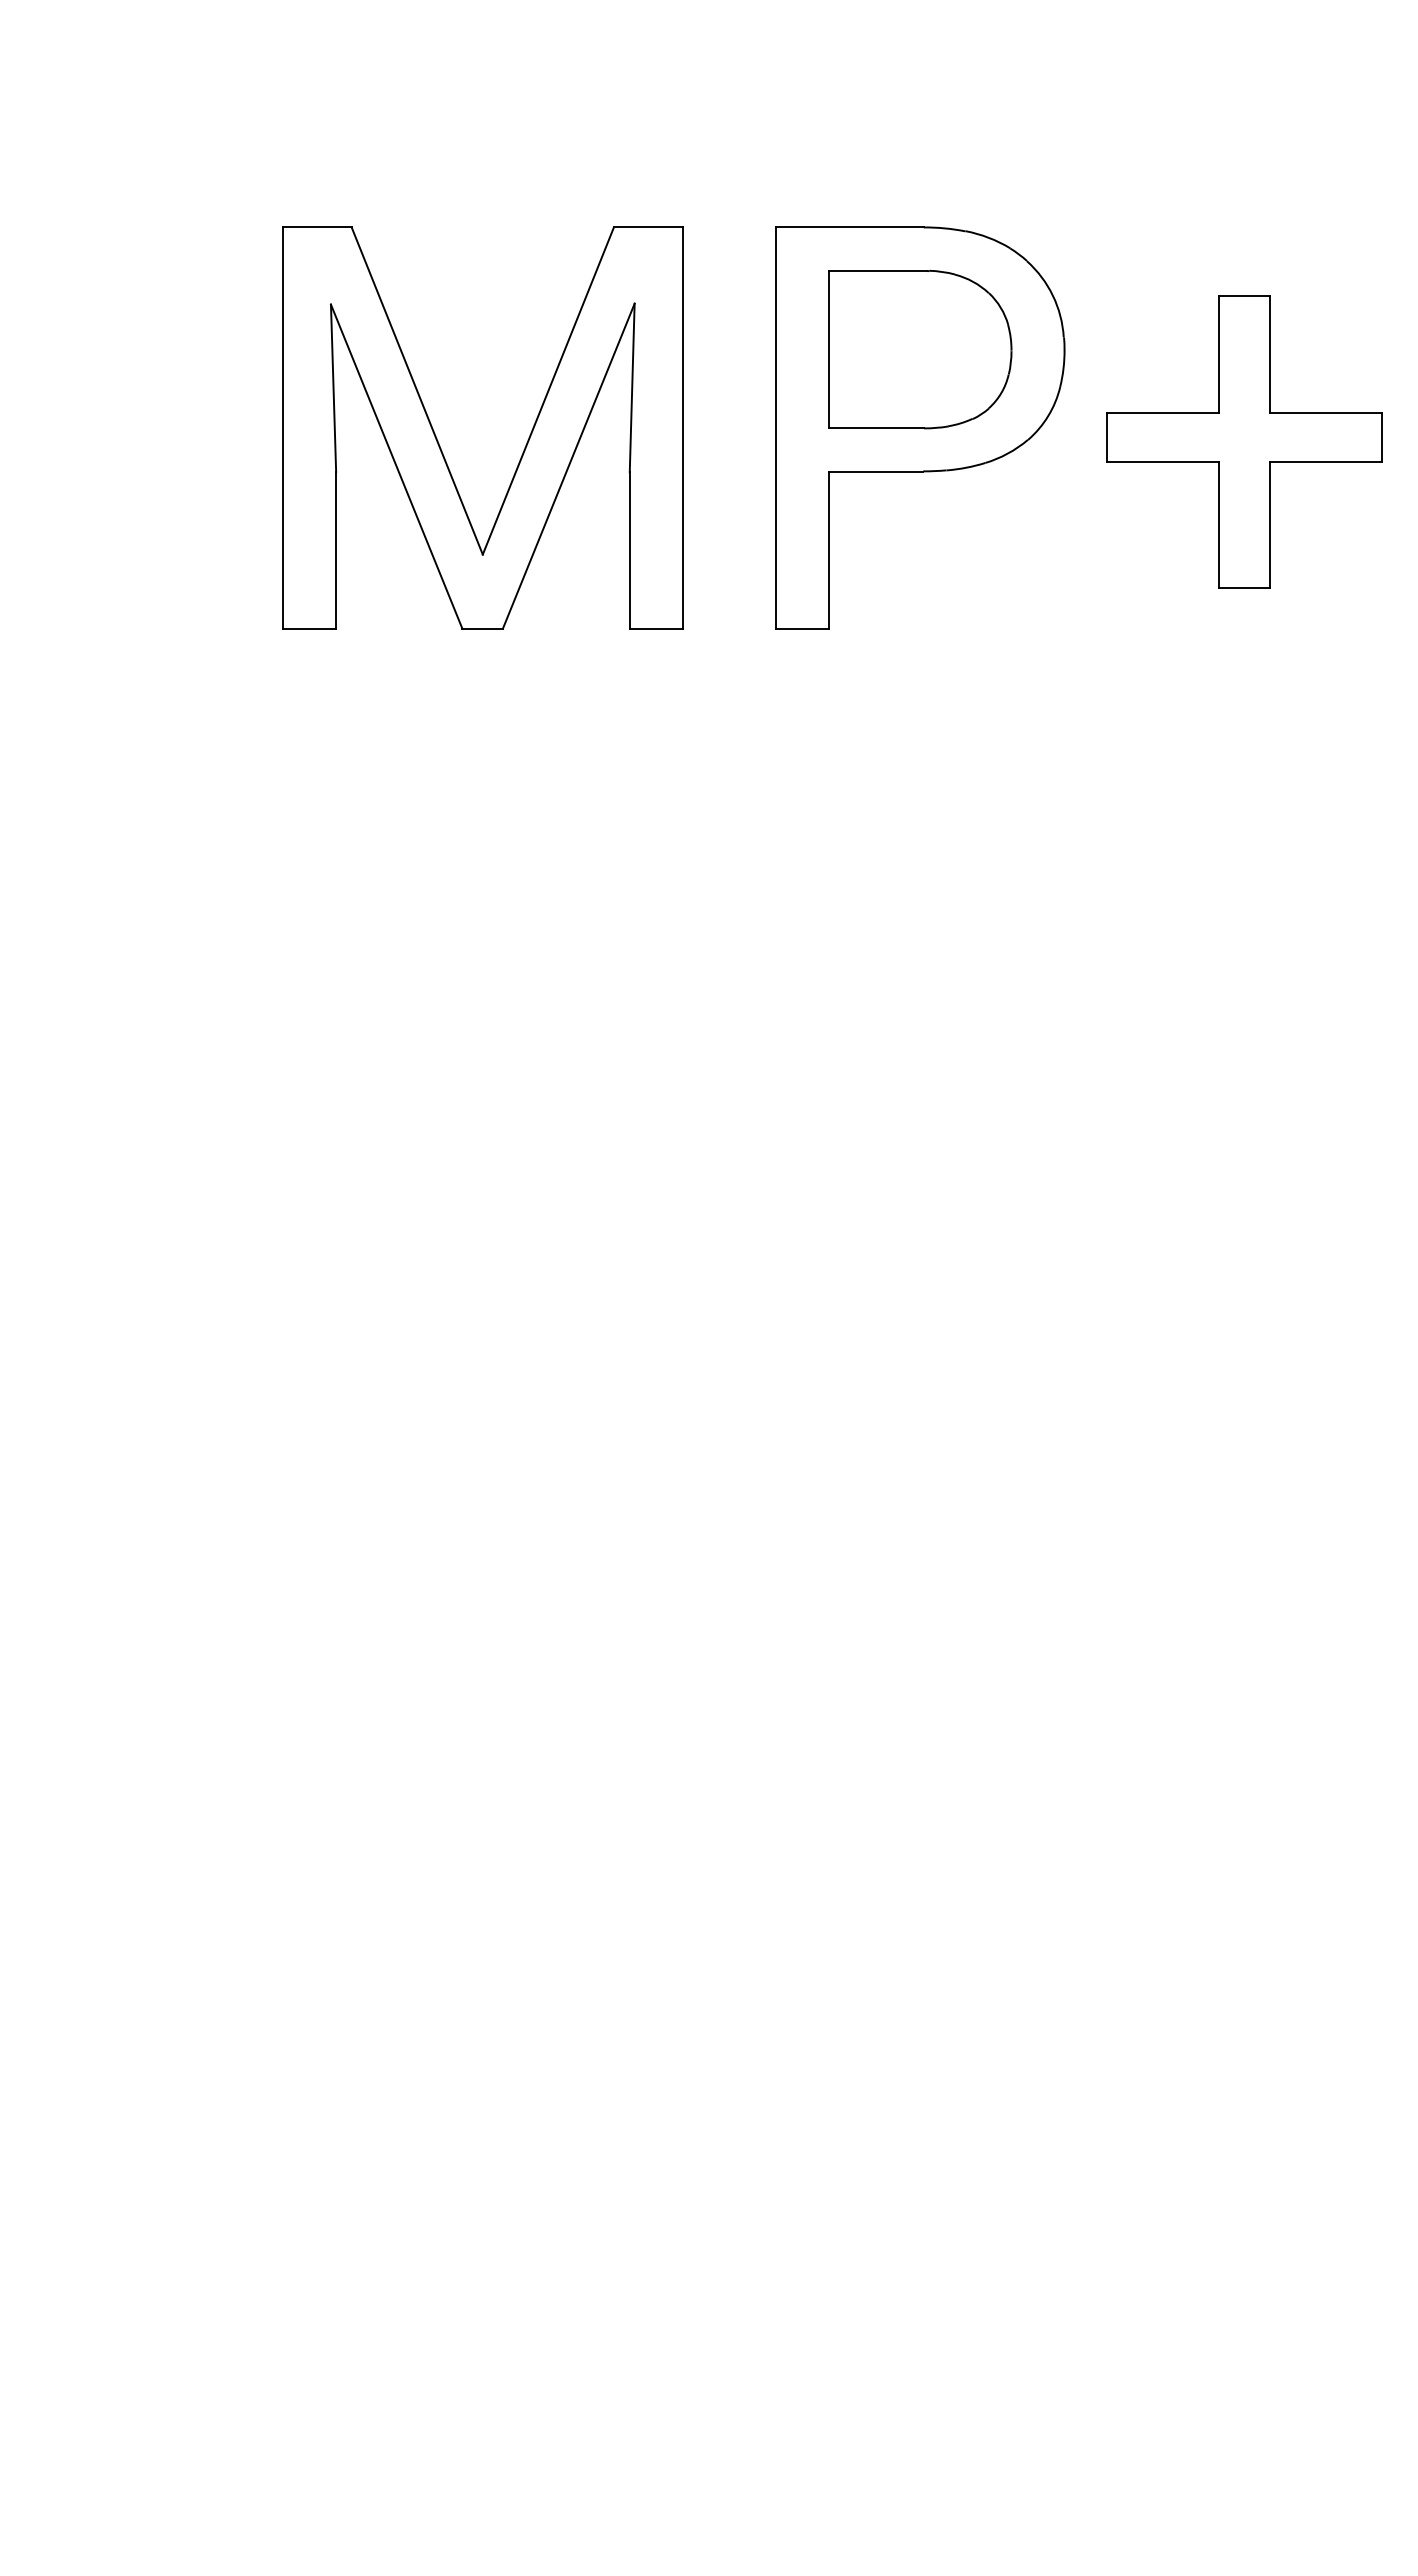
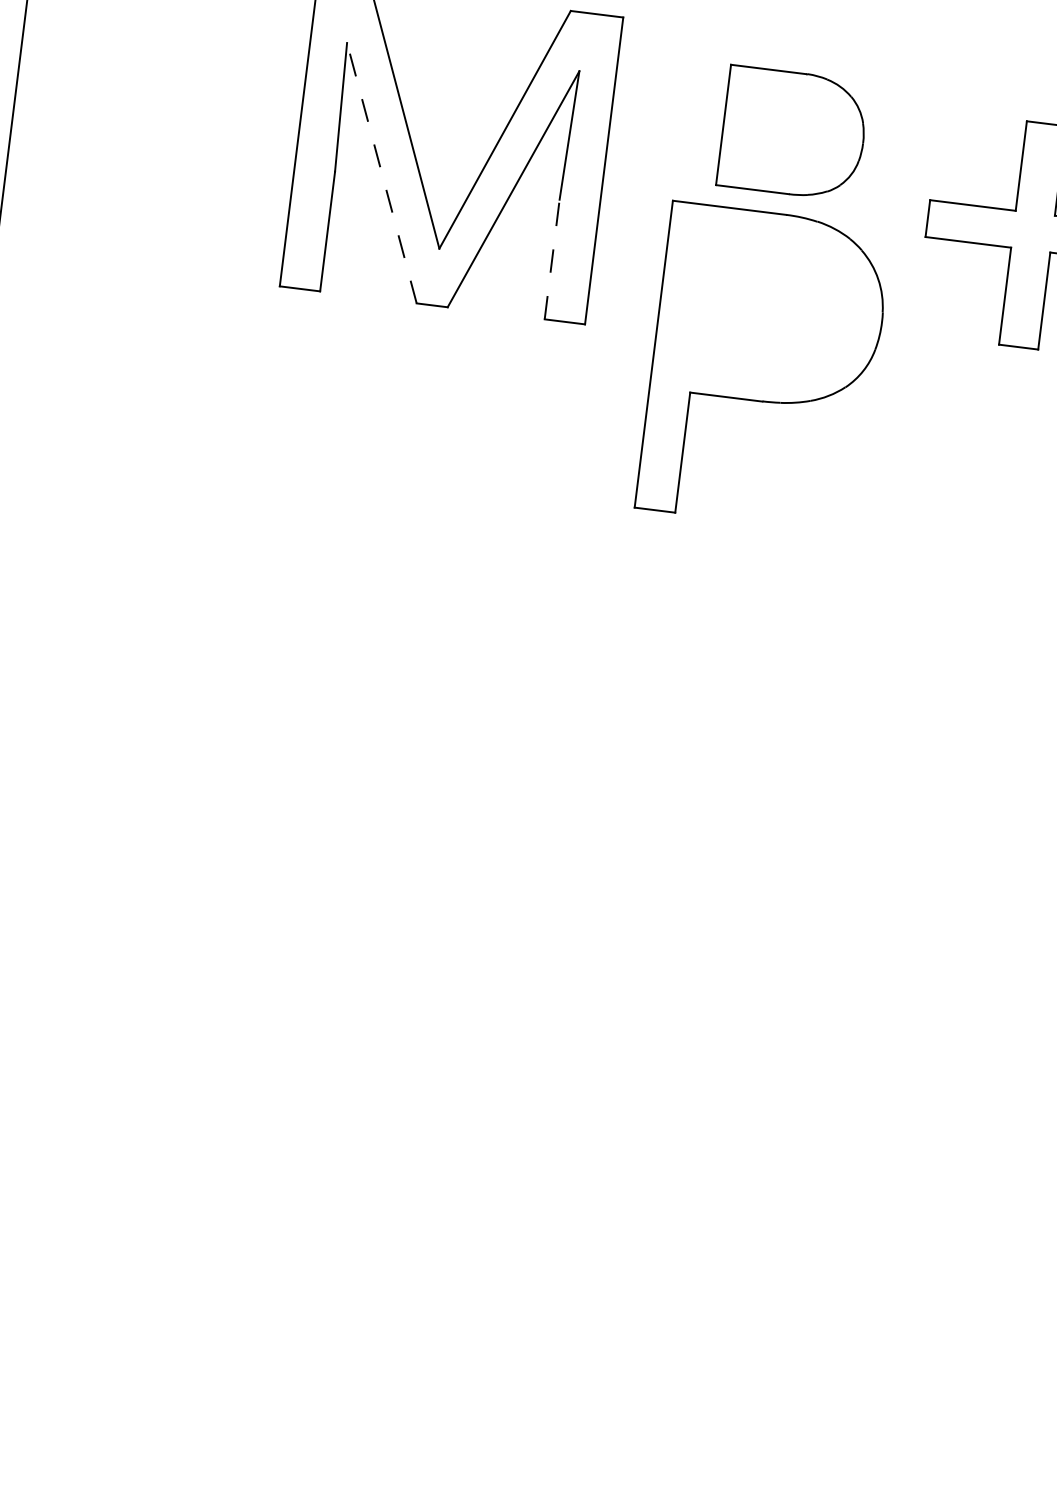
part: (920, 427) -> (764, 367), moved
line: (396, 466) -> (381, 173), solid -> dashed
line: (629, 549) -> (552, 258), solid -> dashed

